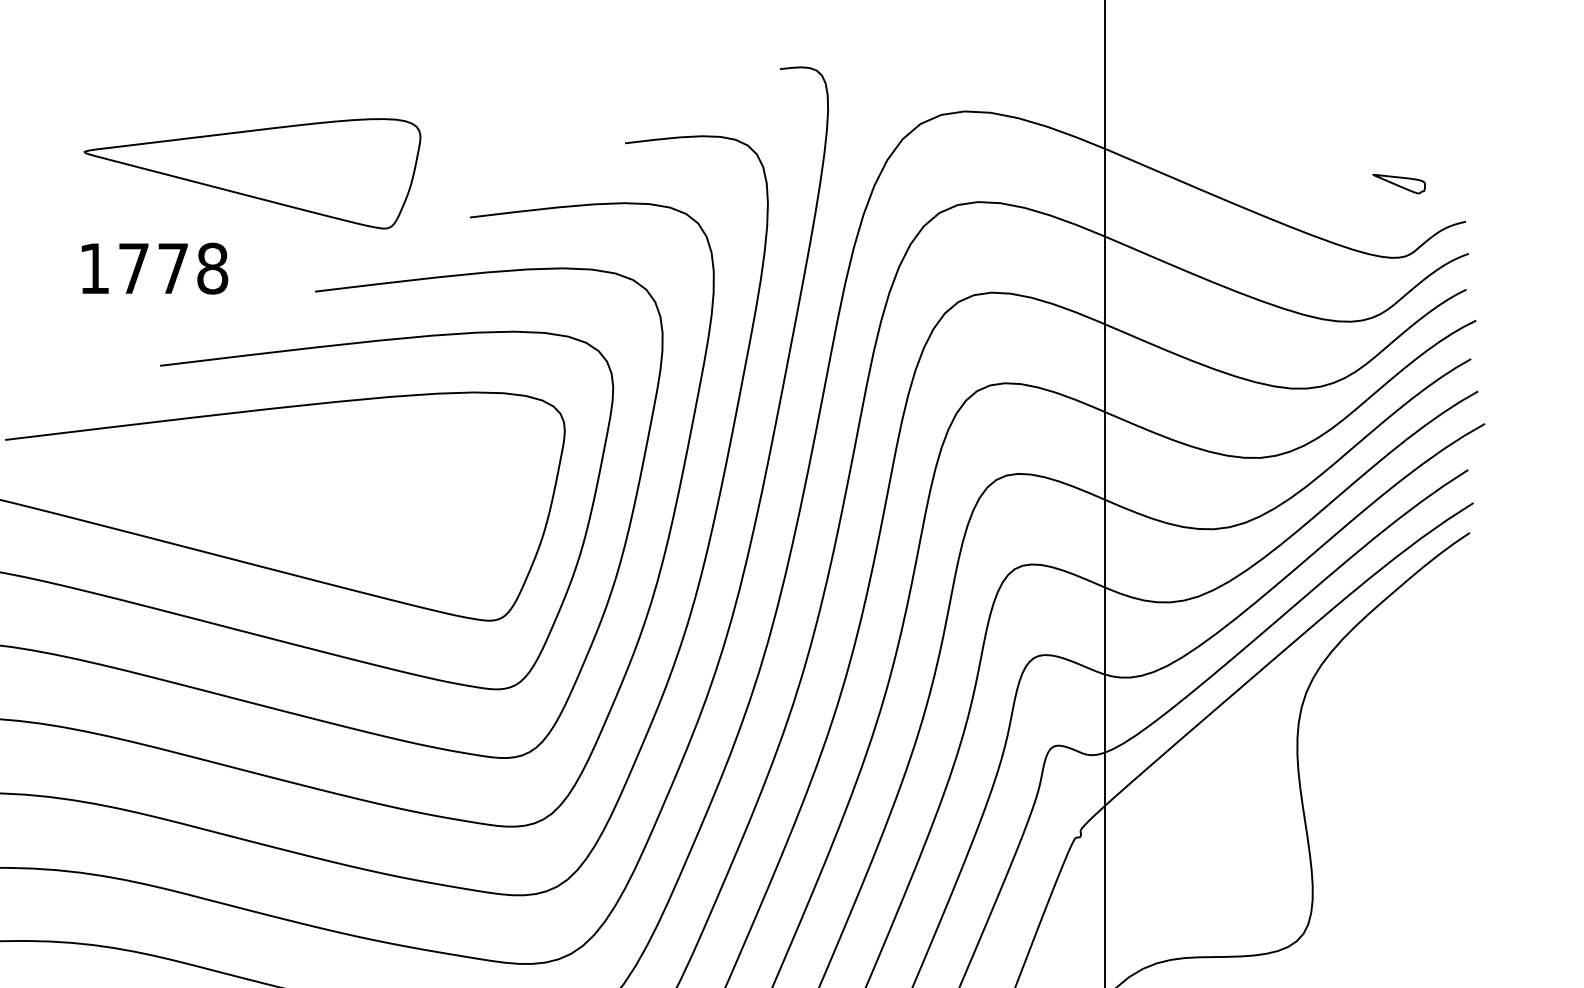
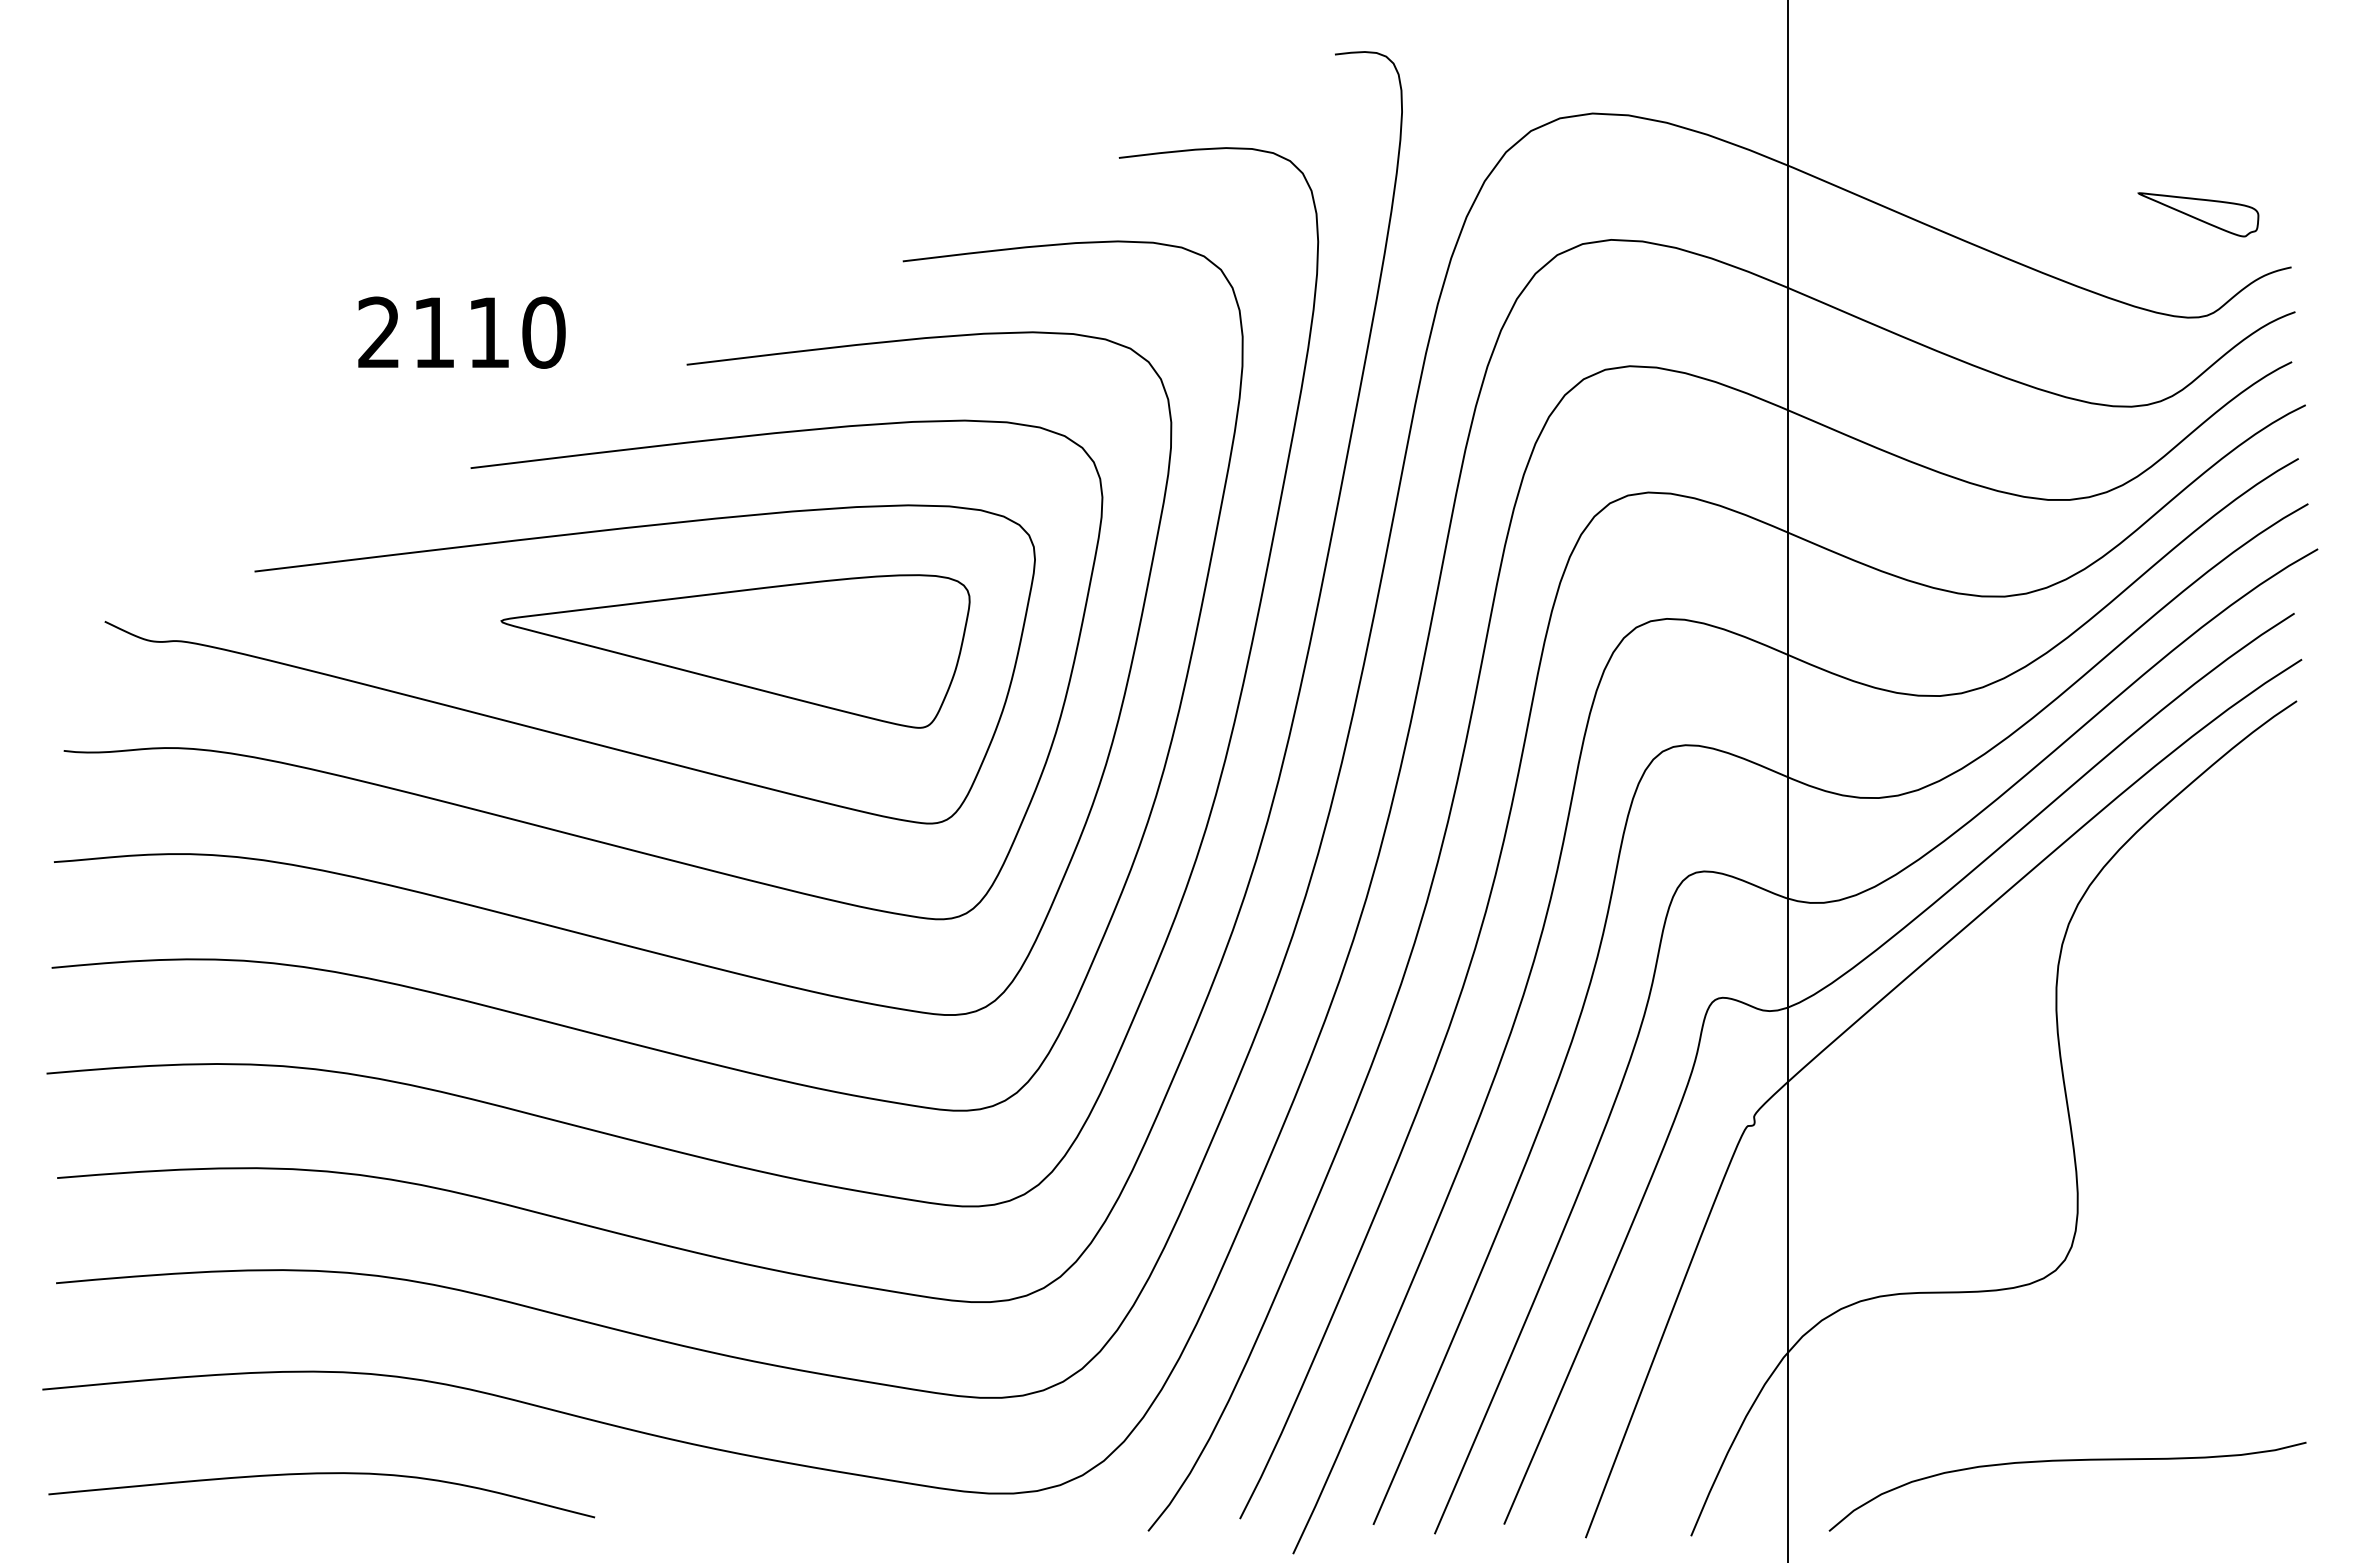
part: (252, 173) -> (735, 651), moved
part: (1399, 183) -> (2198, 214), size x1.67
text: (153, 268) -> (461, 332), 1778 -> 2110

